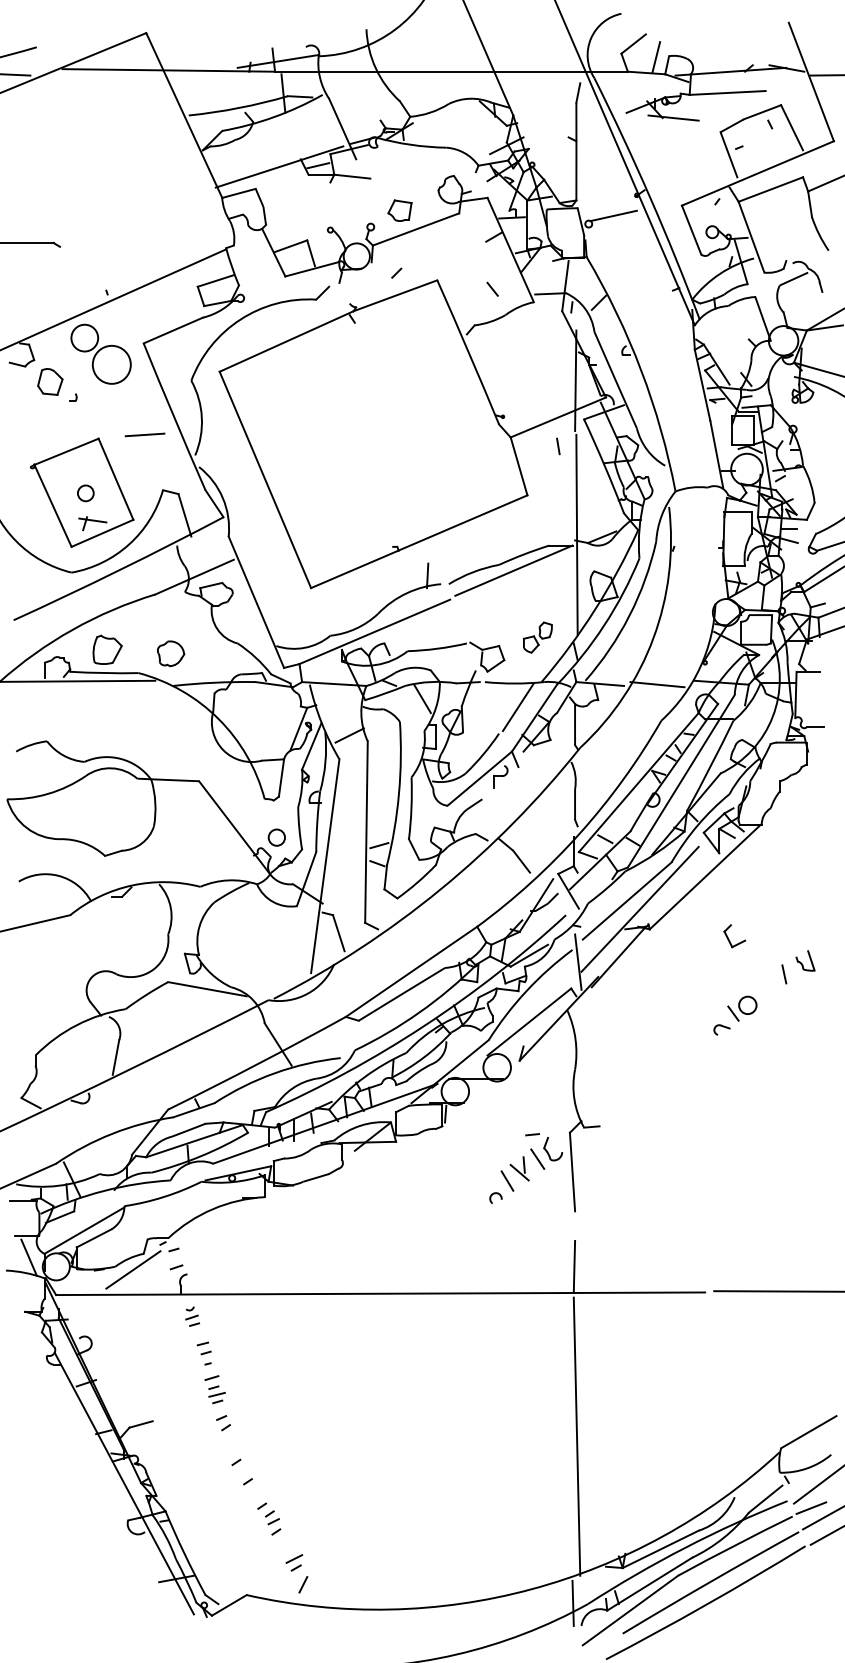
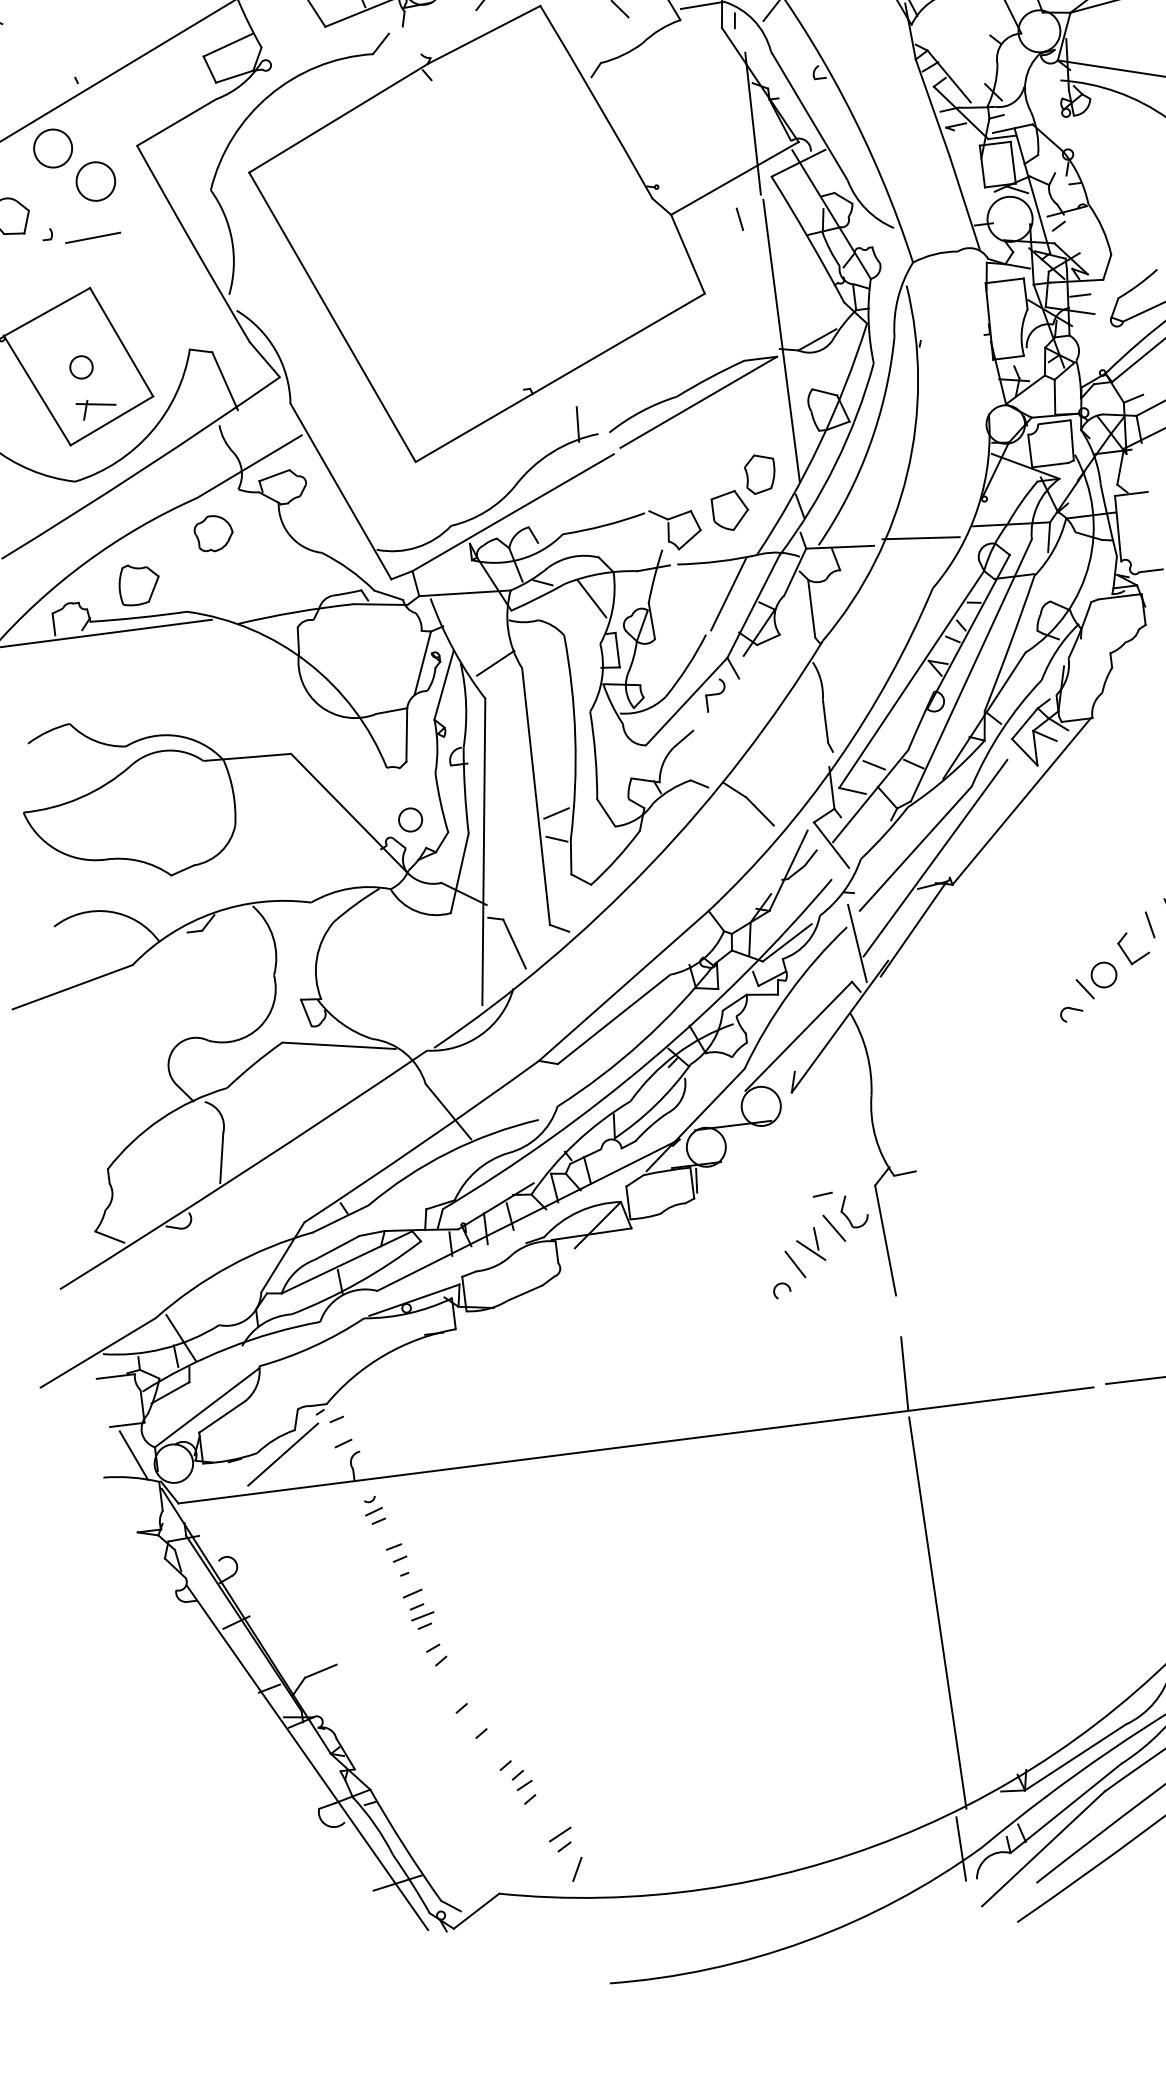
circle: (111, 364) -> (95, 181), size x0.71
line: (144, 434) -> (92, 237), moved
part: (537, 637) -> (743, 492), size x1.67
part: (171, 653) -> (214, 533), moved
part: (734, 936) -> (1133, 948), moved

